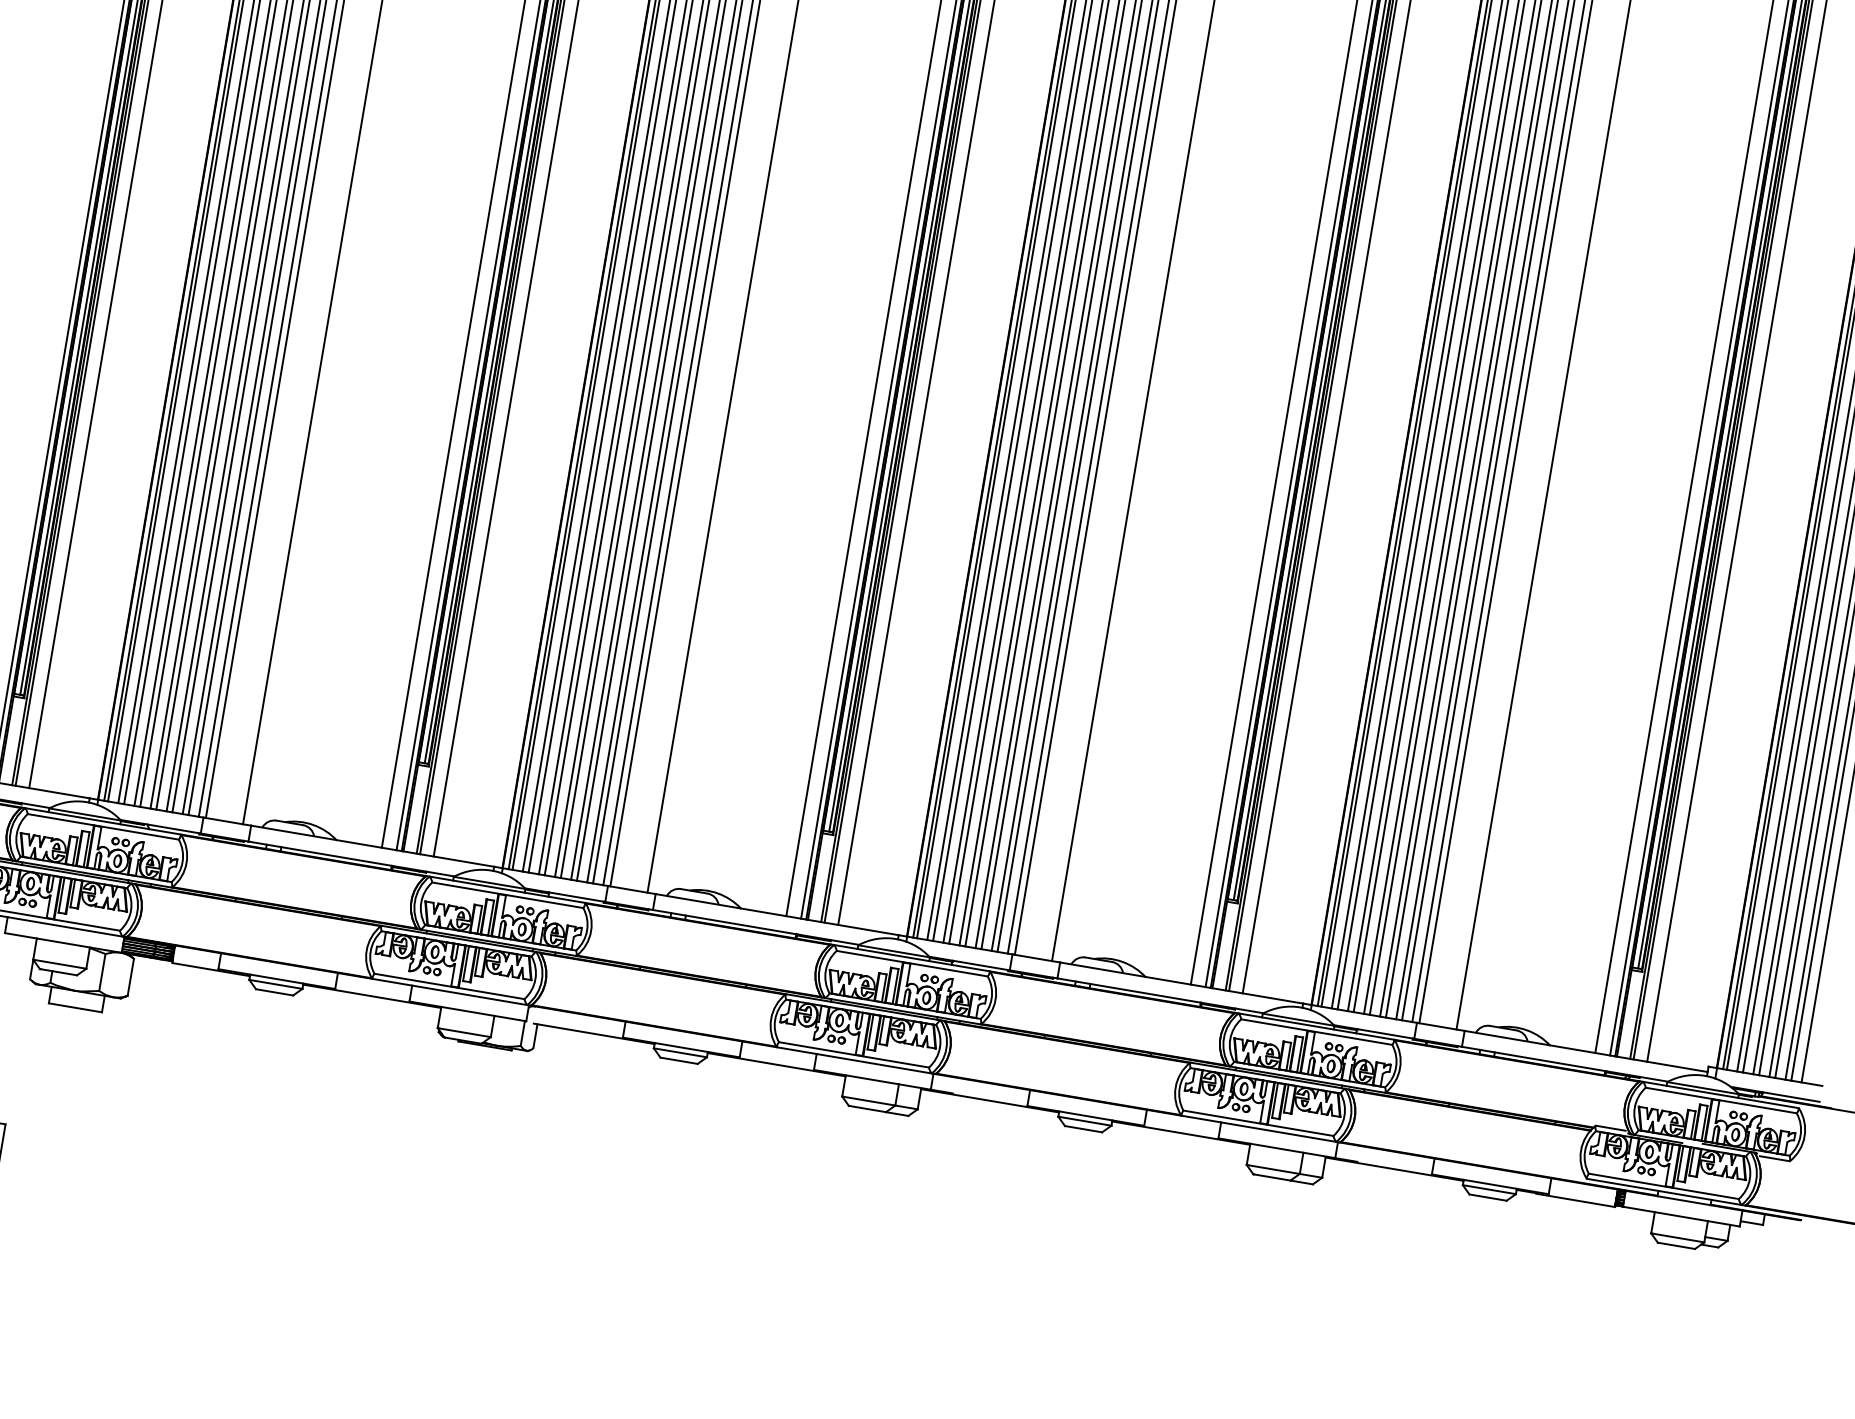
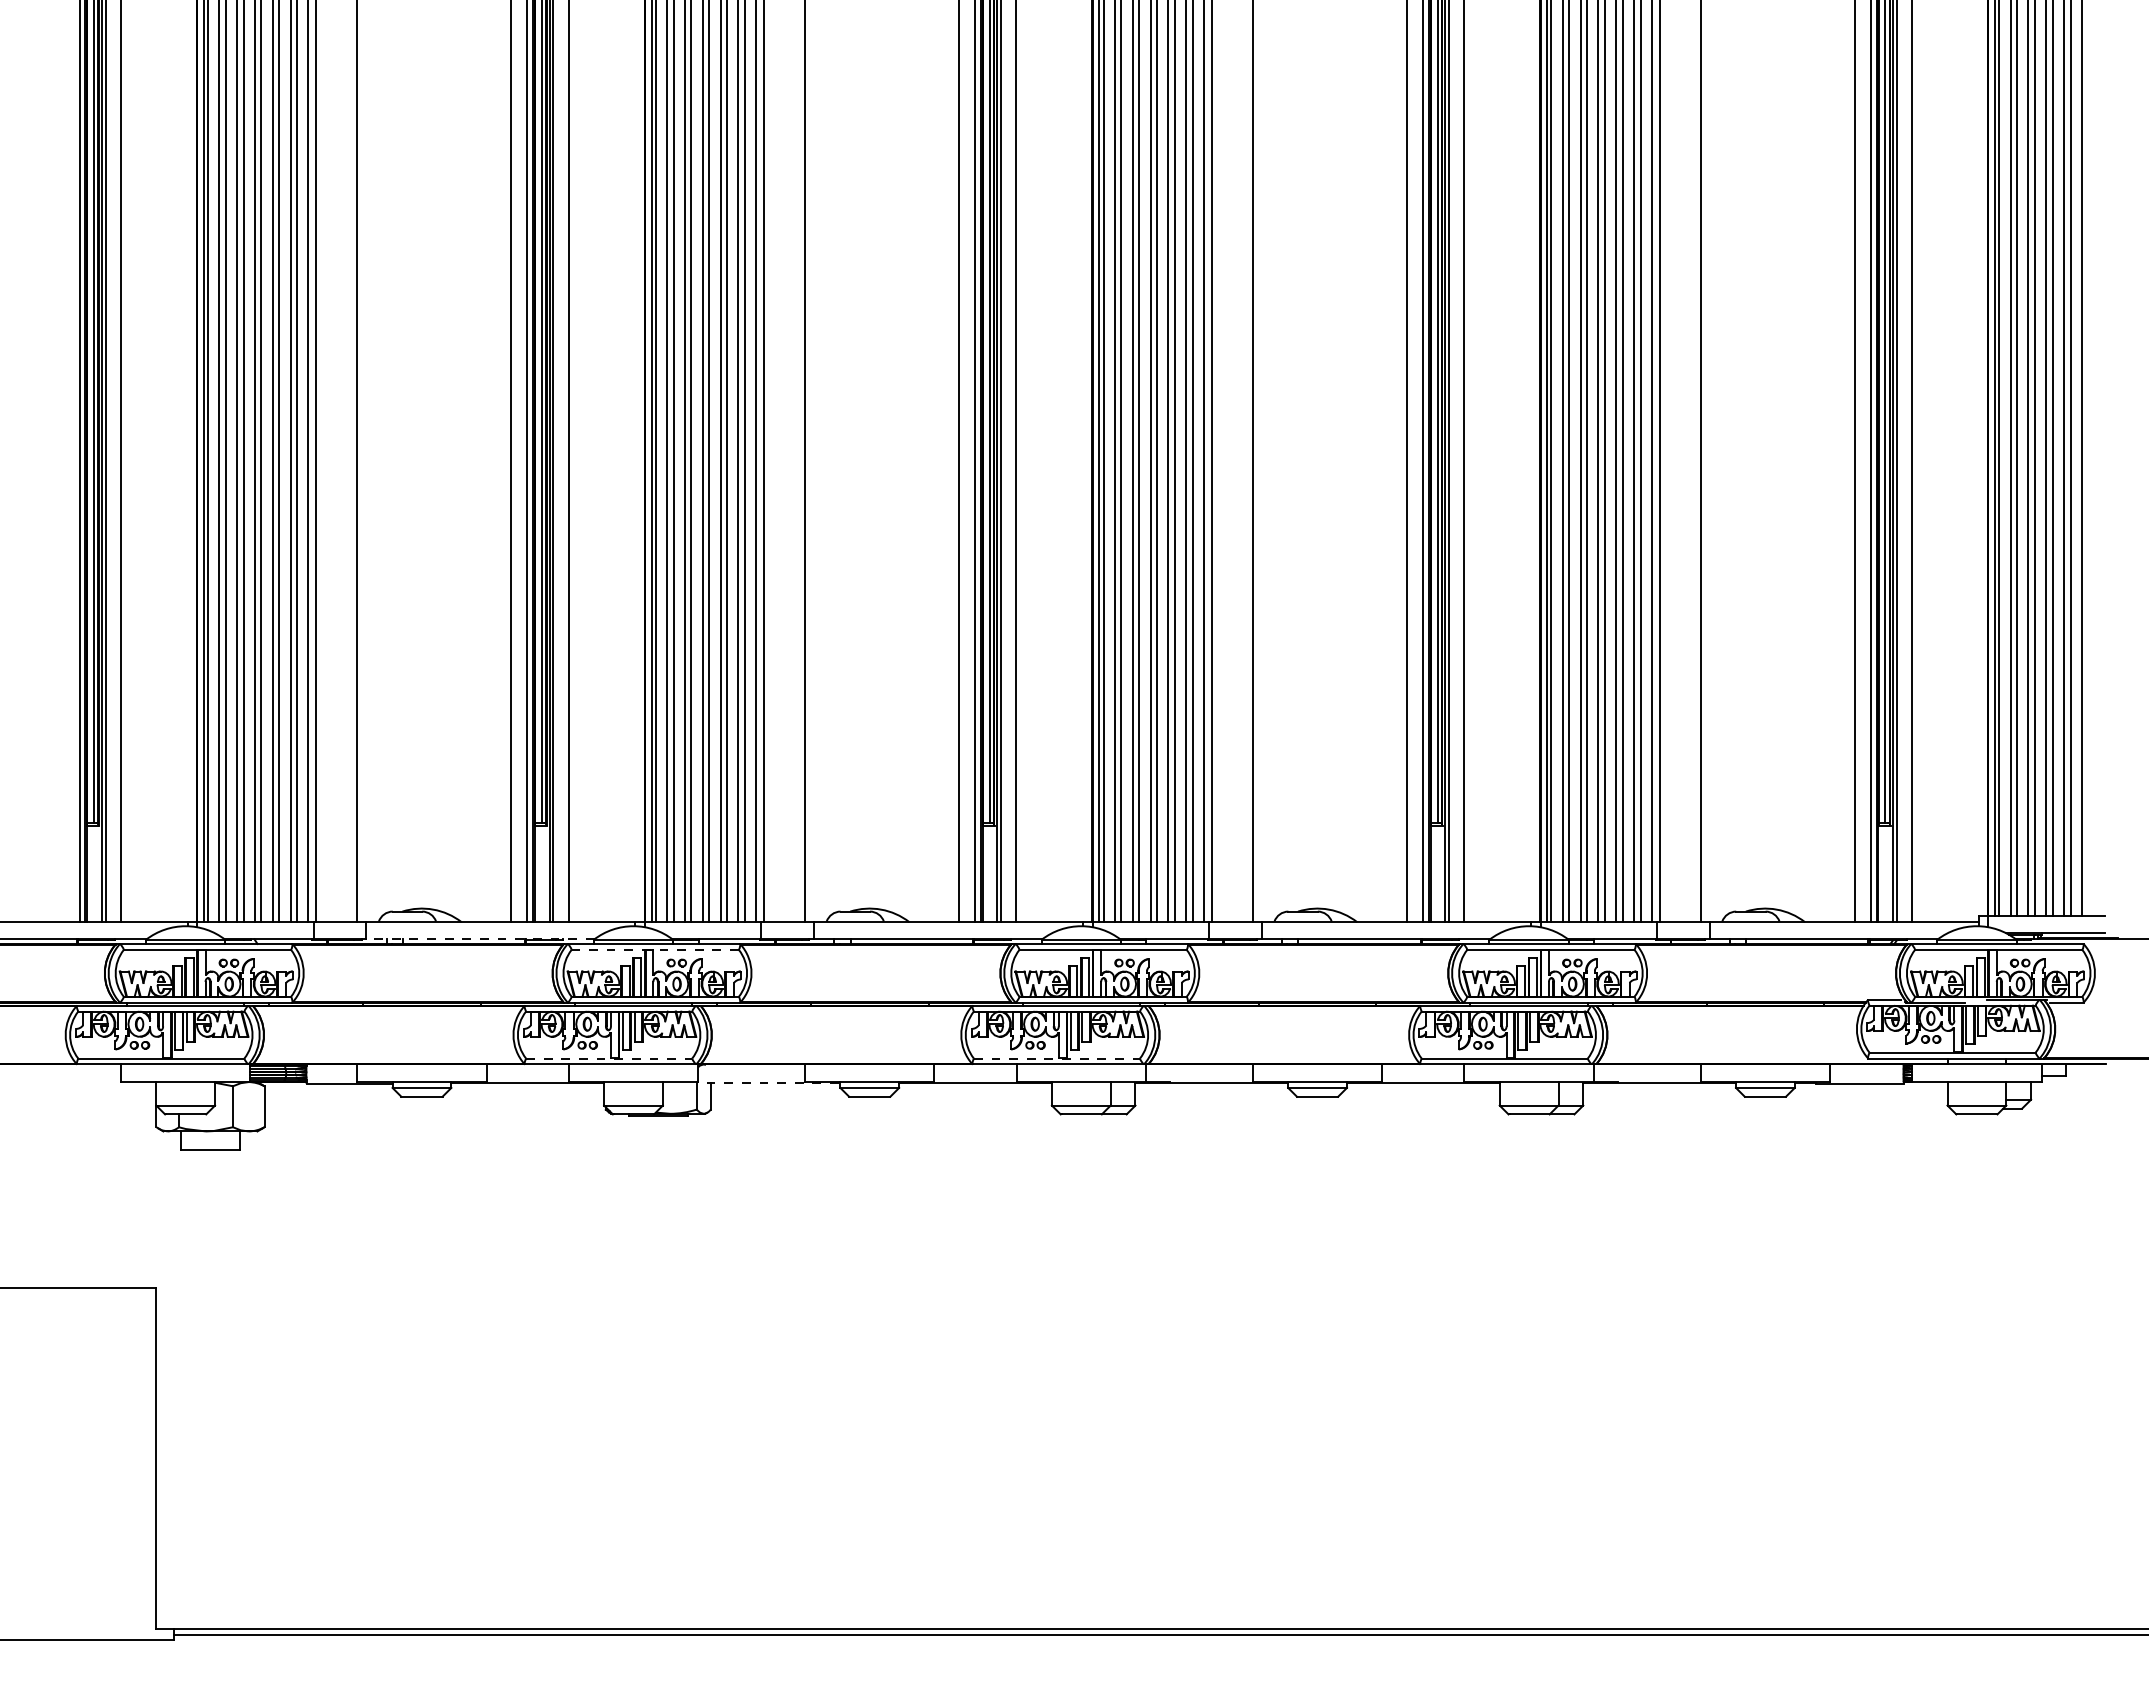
line: (351, 859) -> (480, 939), solid -> dashed
line: (508, 895) -> (655, 949), solid -> dashed
line: (449, 986) -> (609, 1058), solid -> dashed
line: (594, 1034) -> (773, 1083), solid -> dashed
line: (854, 1054) -> (1057, 1058), solid -> dashed

